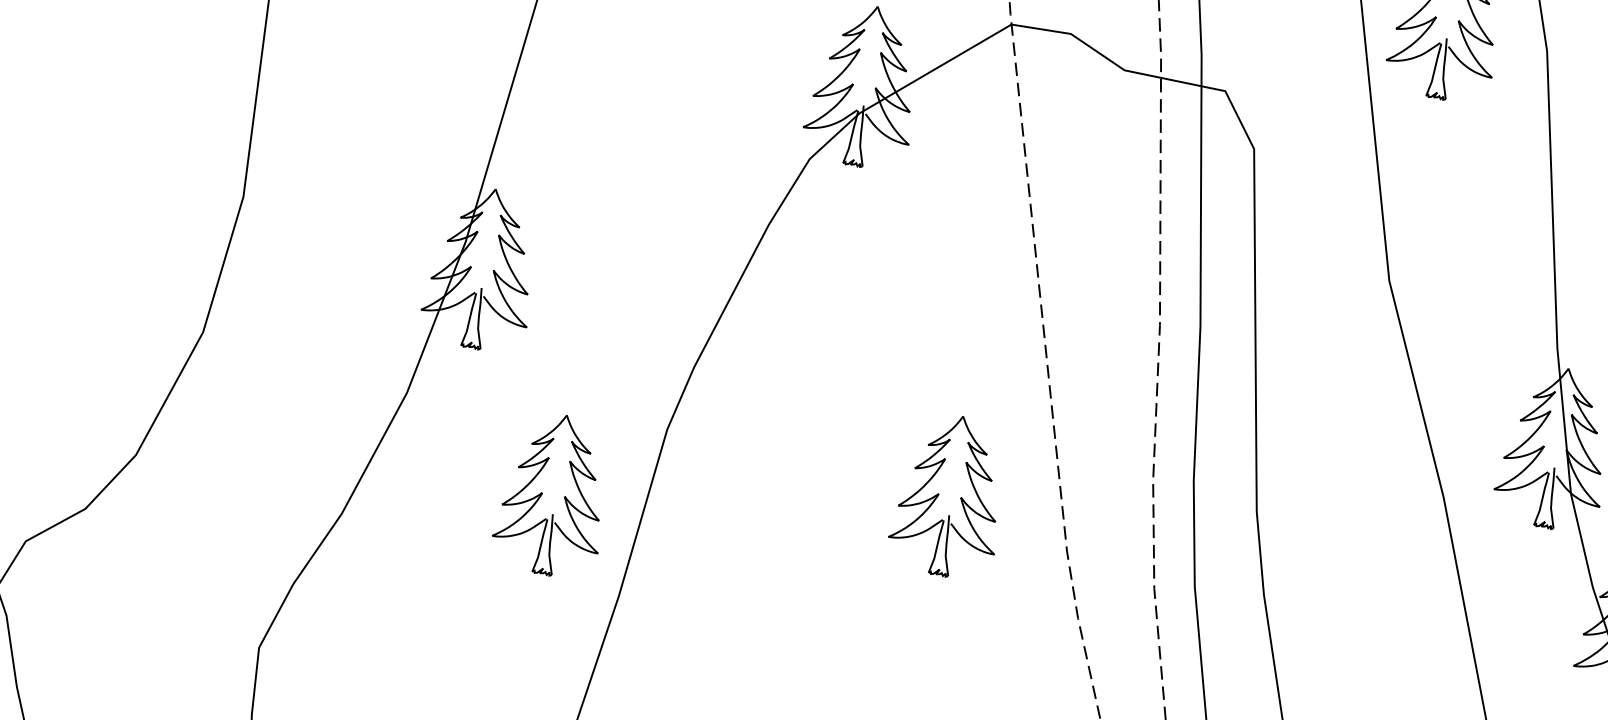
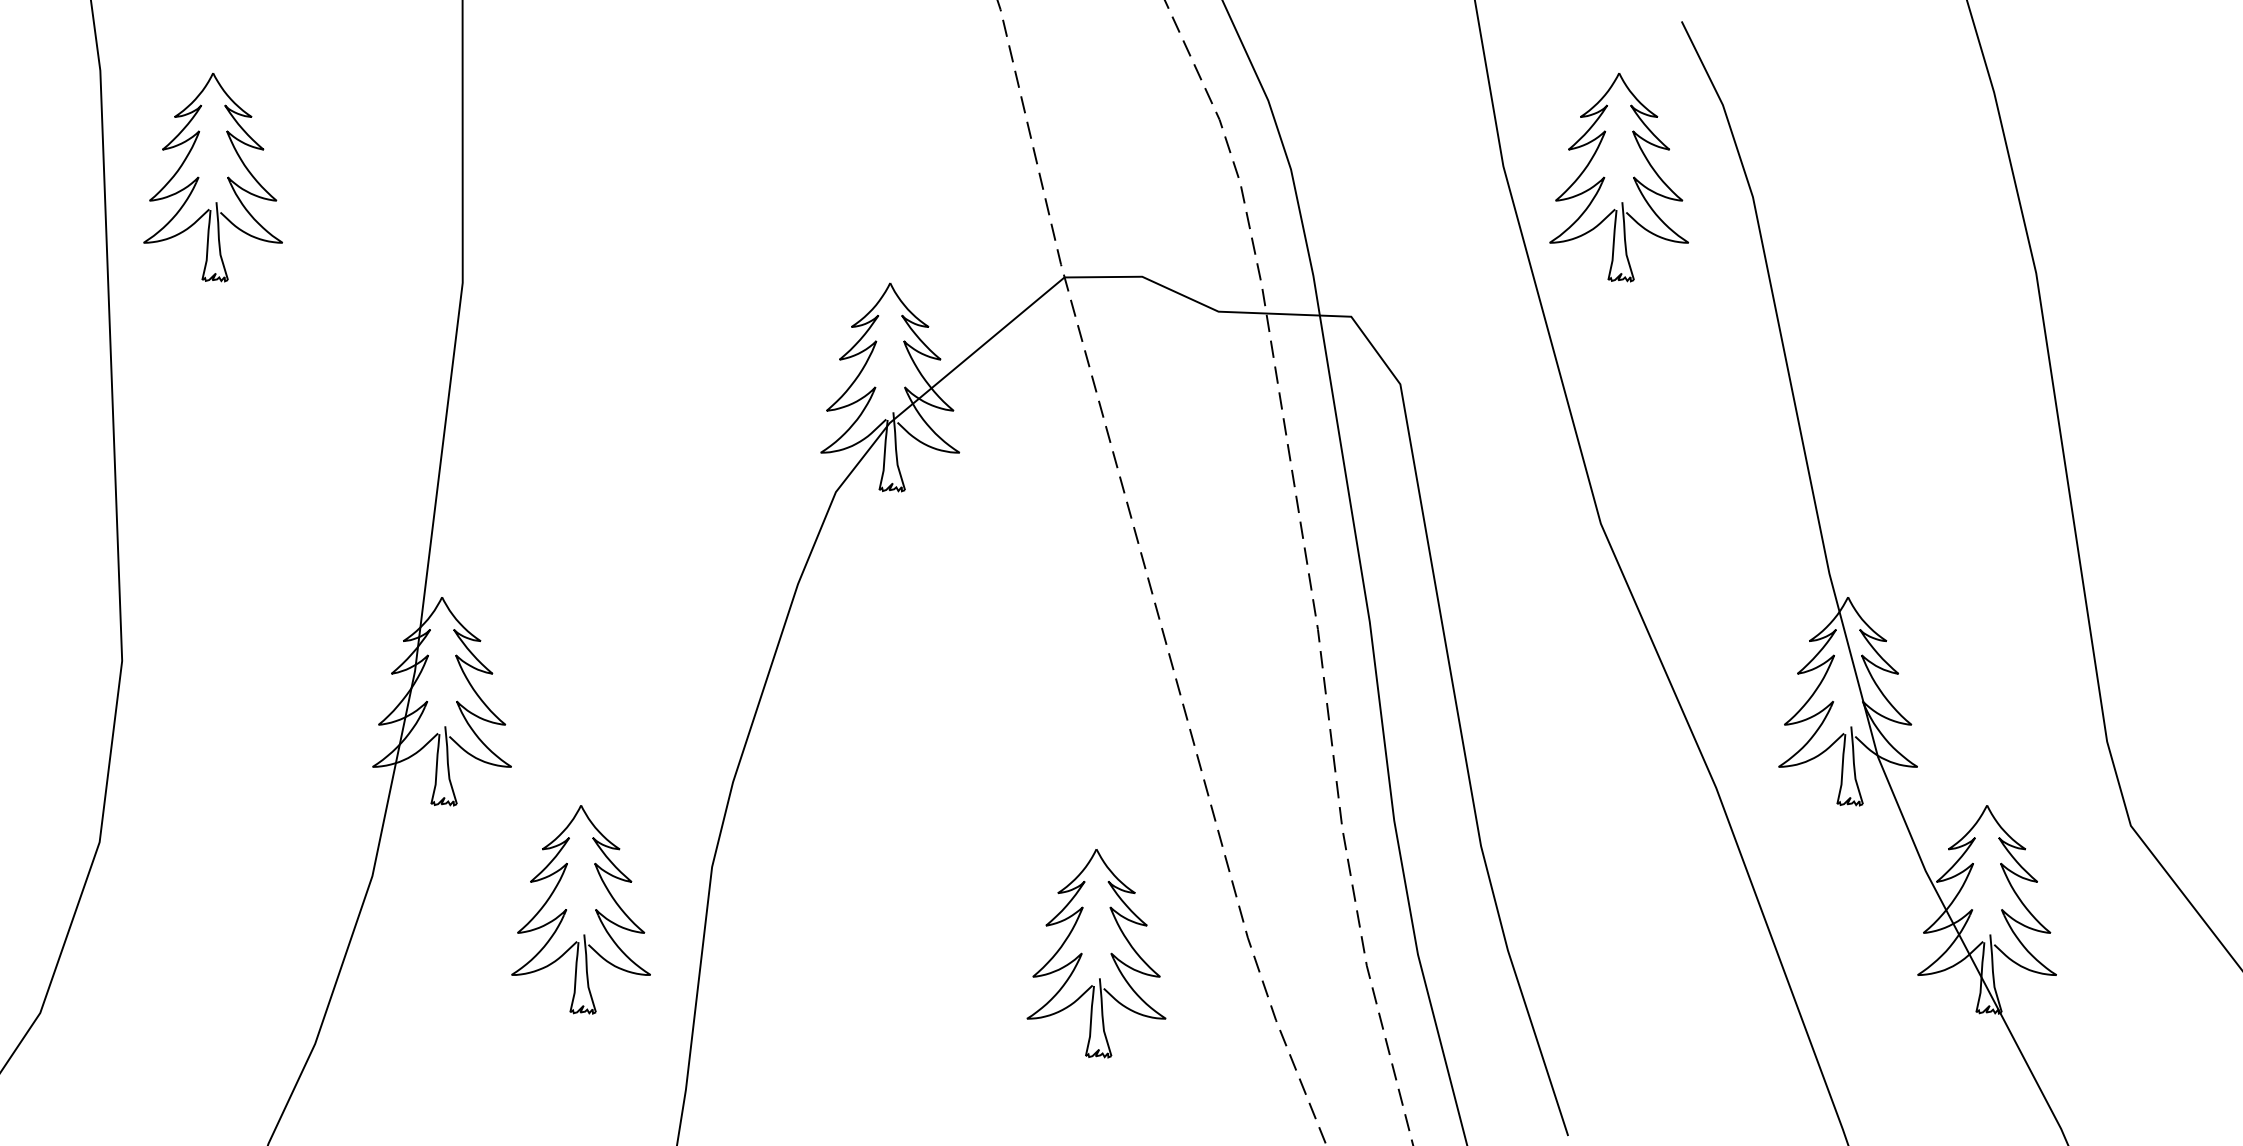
part: (543, 493) -> (567, 910), moved
part: (939, 494) -> (1082, 953), moved

